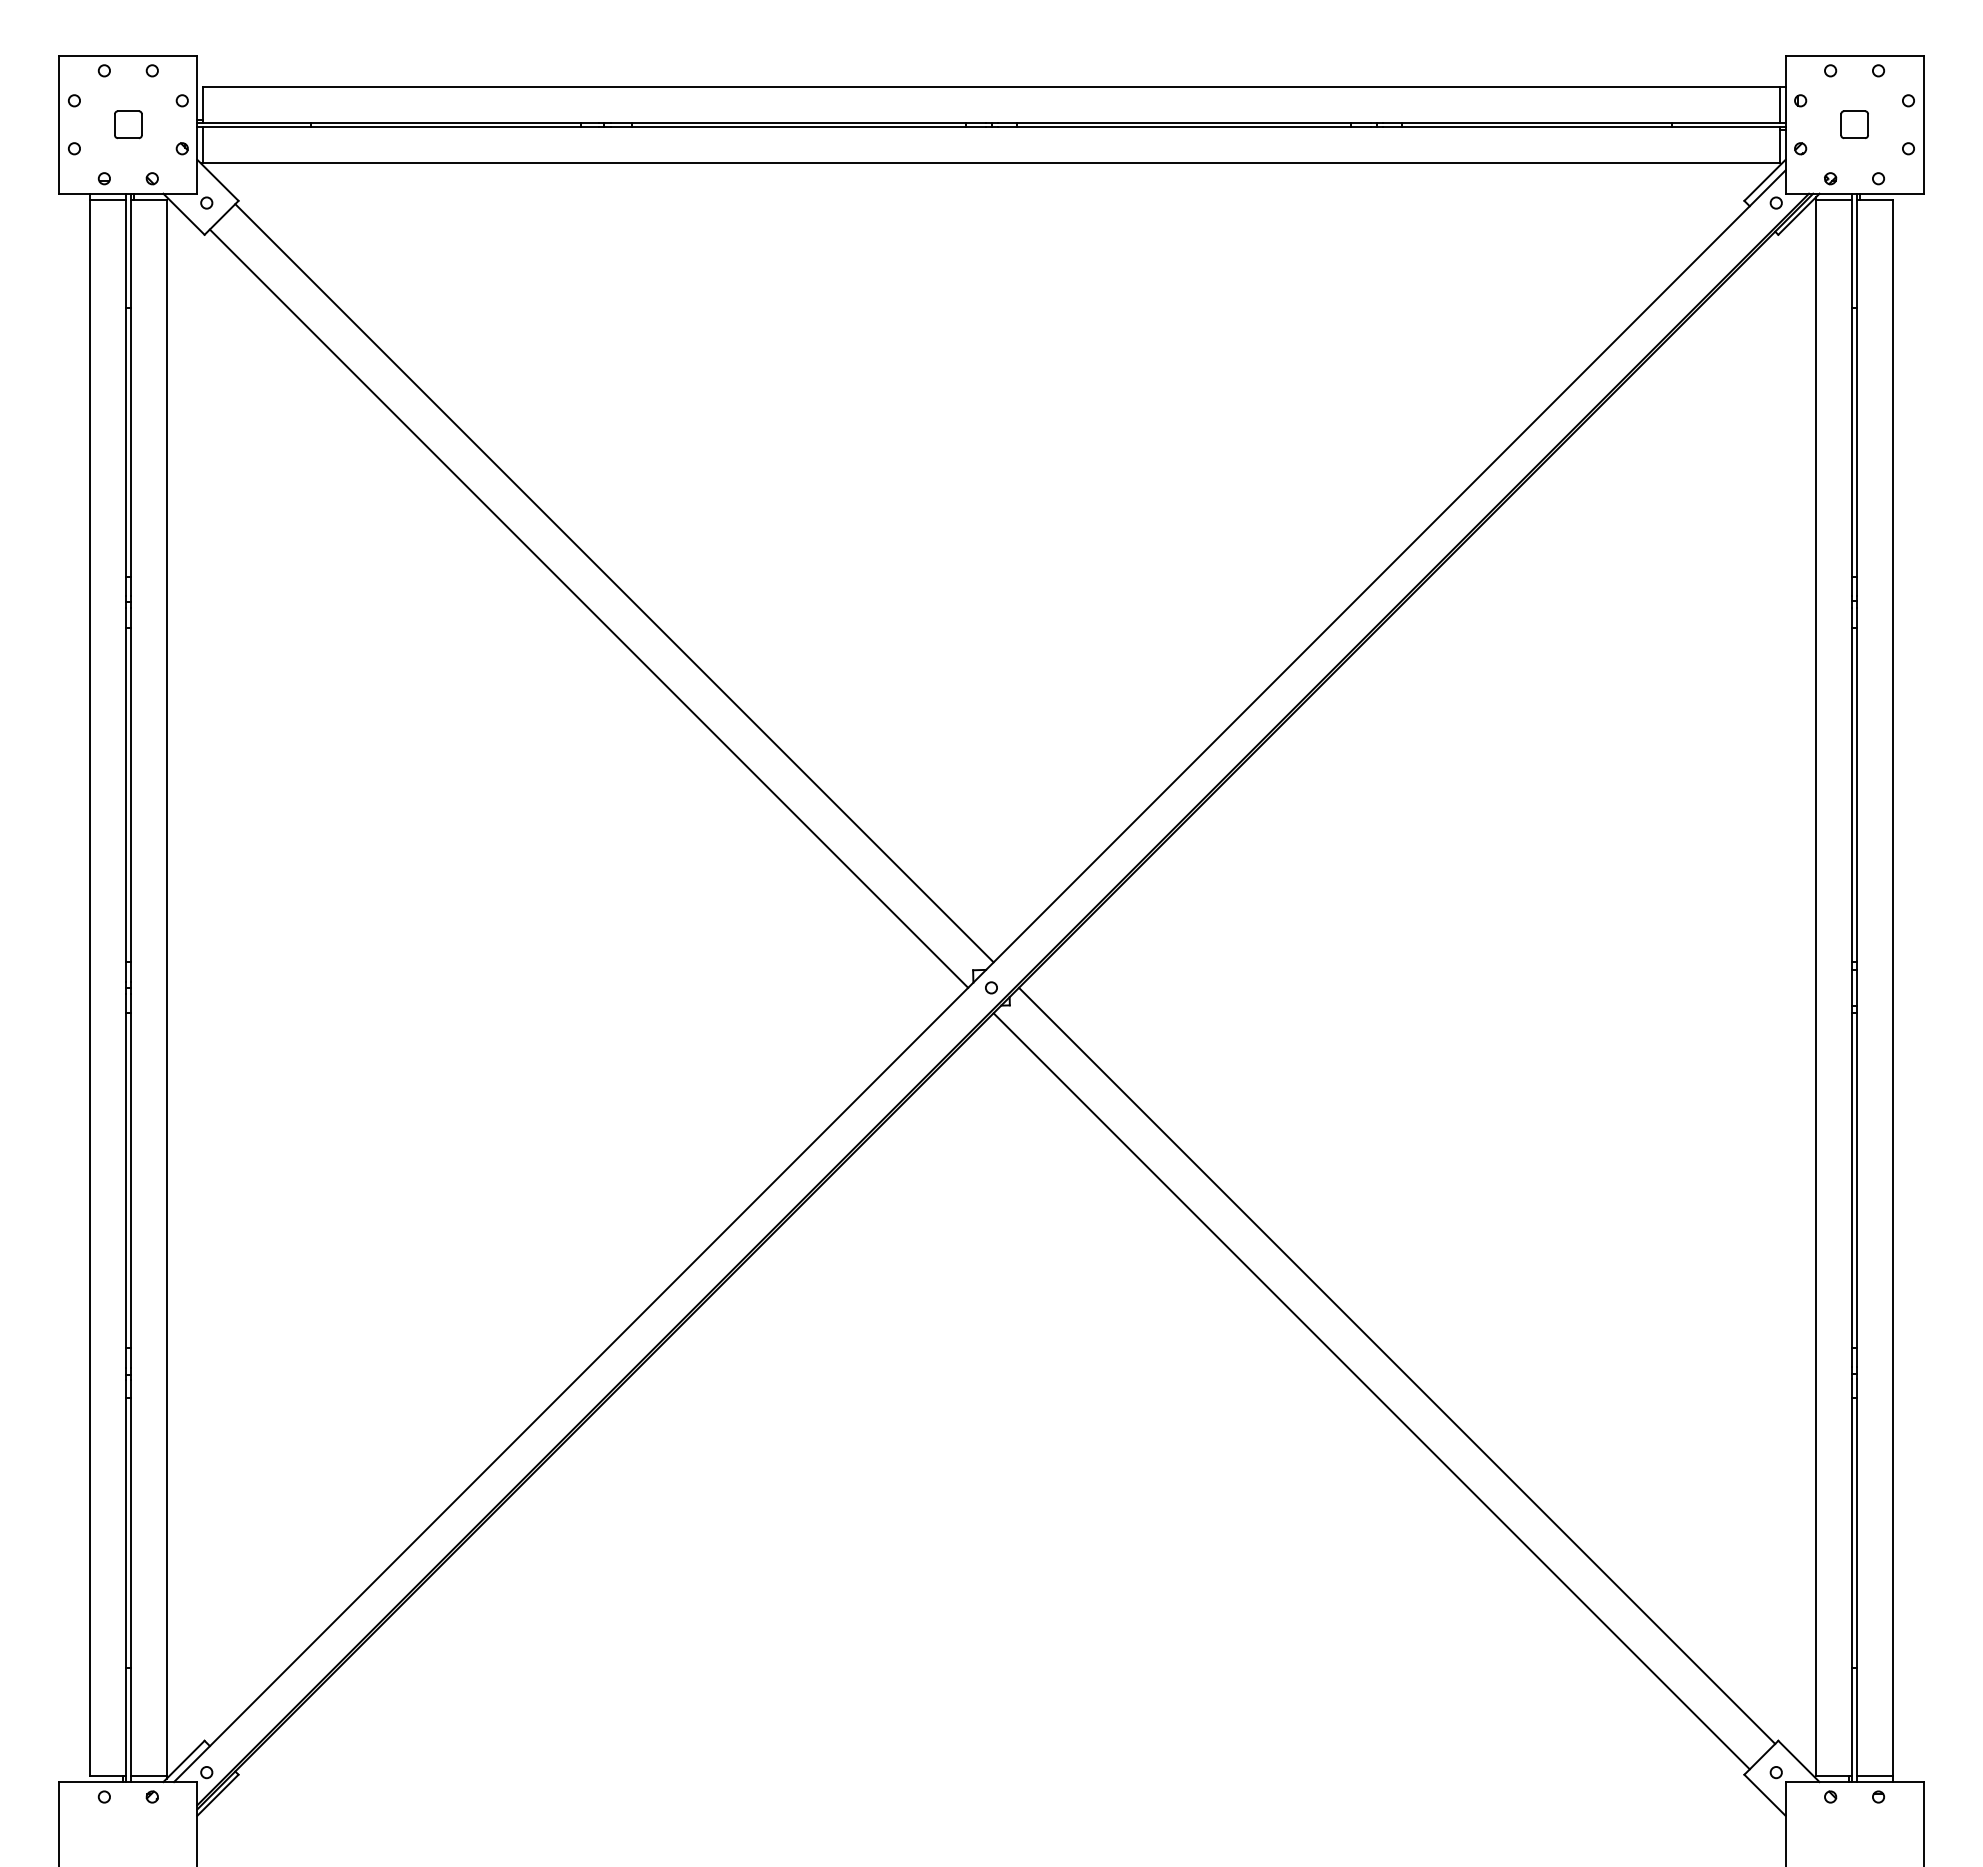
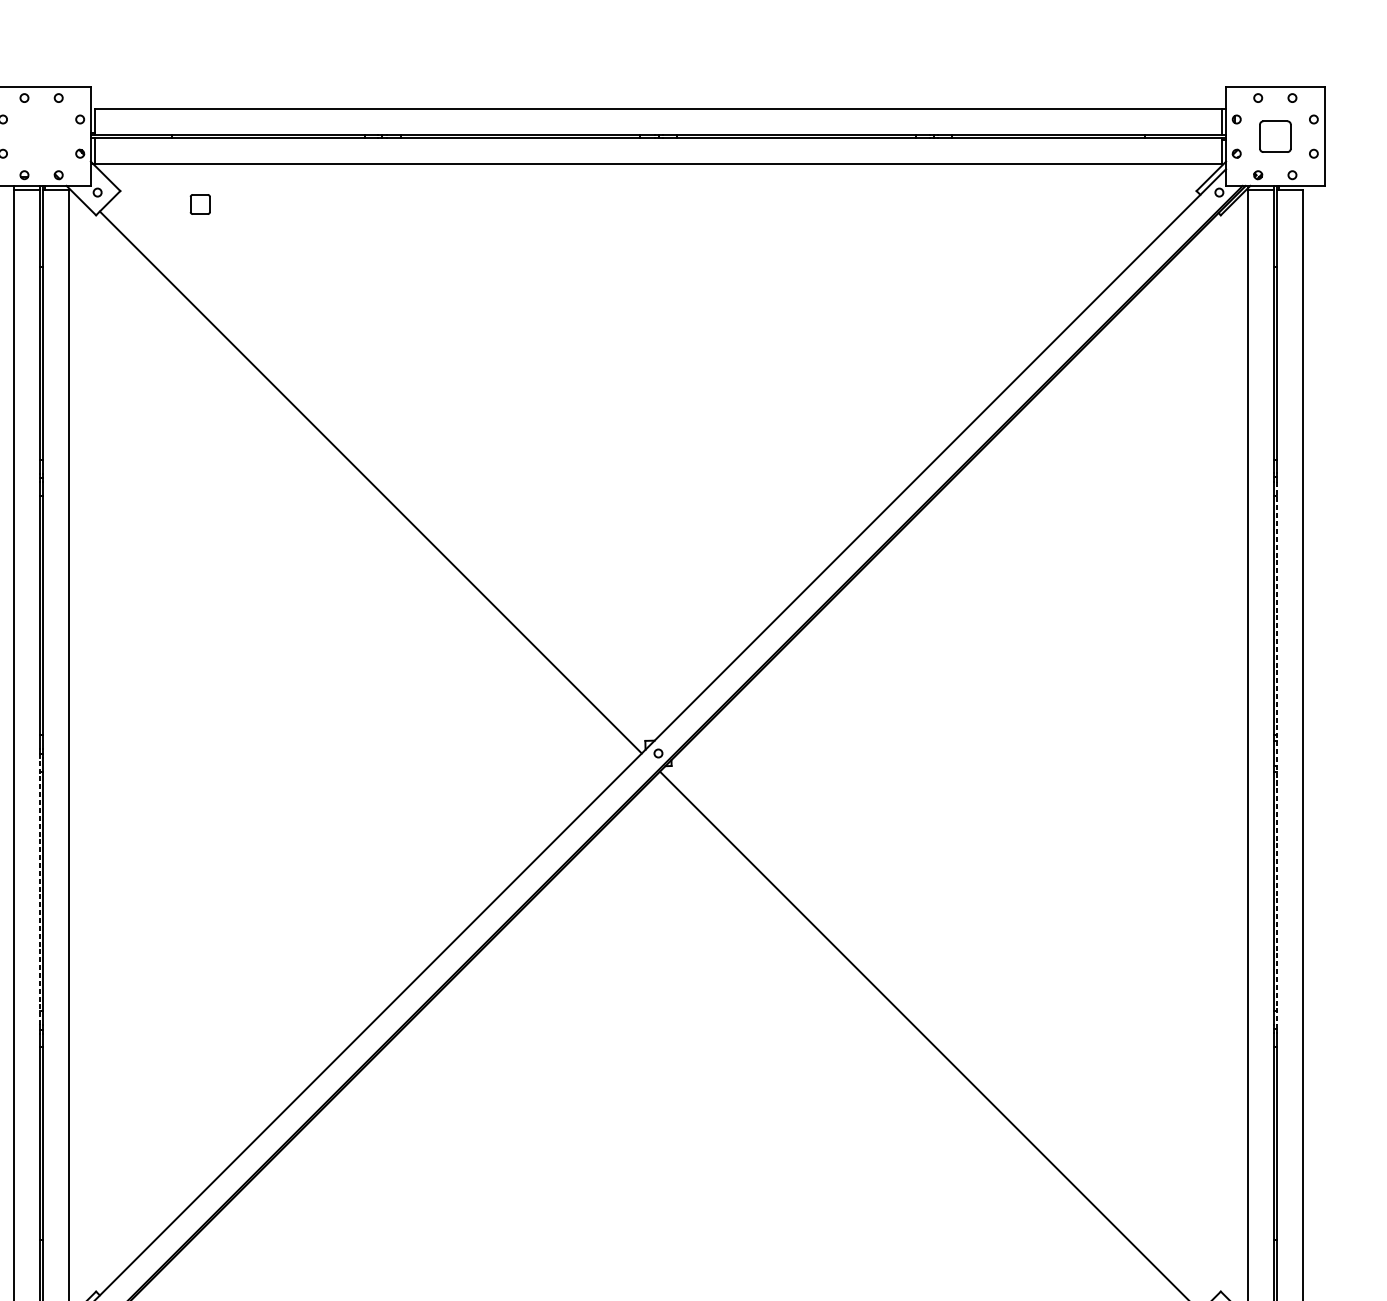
part: (128, 124) -> (200, 204), moved
part: (1854, 124) -> (1275, 136), size x1.6
line: (614, 583) -> (389, 464), removed
line: (1856, 987) -> (1276, 753), solid -> dashed
line: (126, 1181) -> (40, 891), solid -> dashed
line: (1397, 1365) -> (948, 1023), removed

